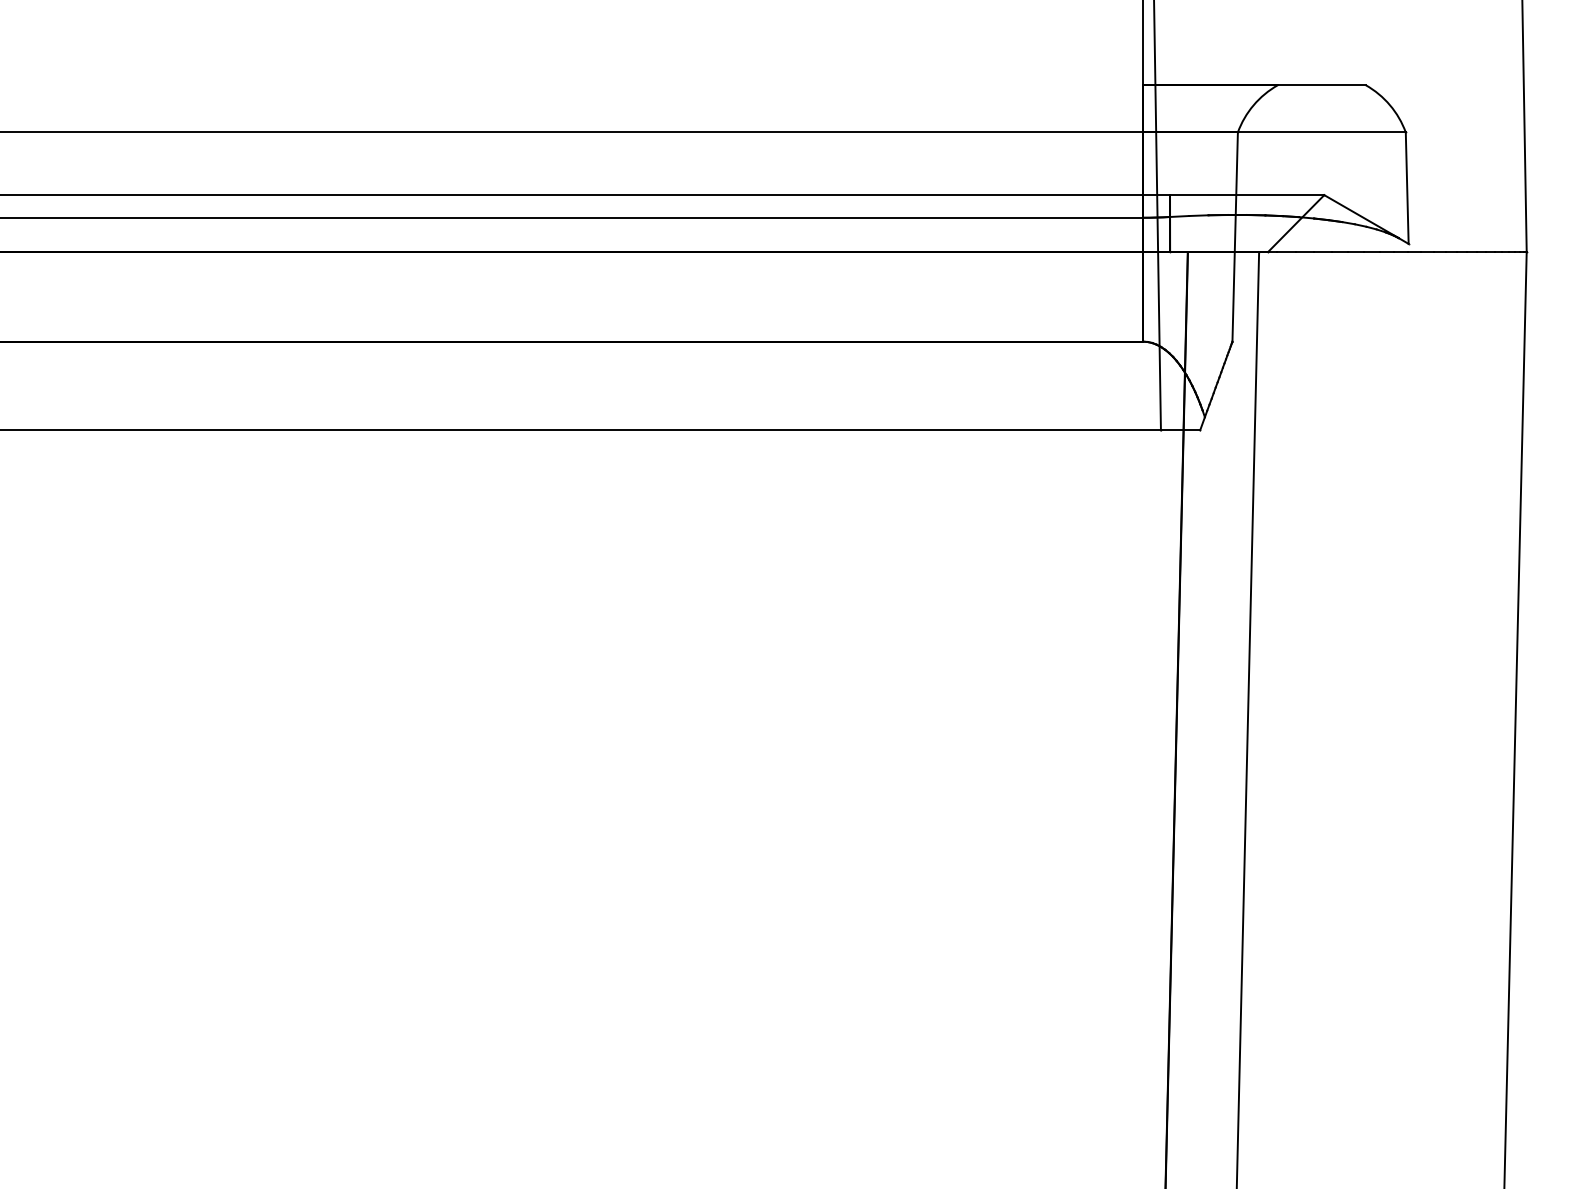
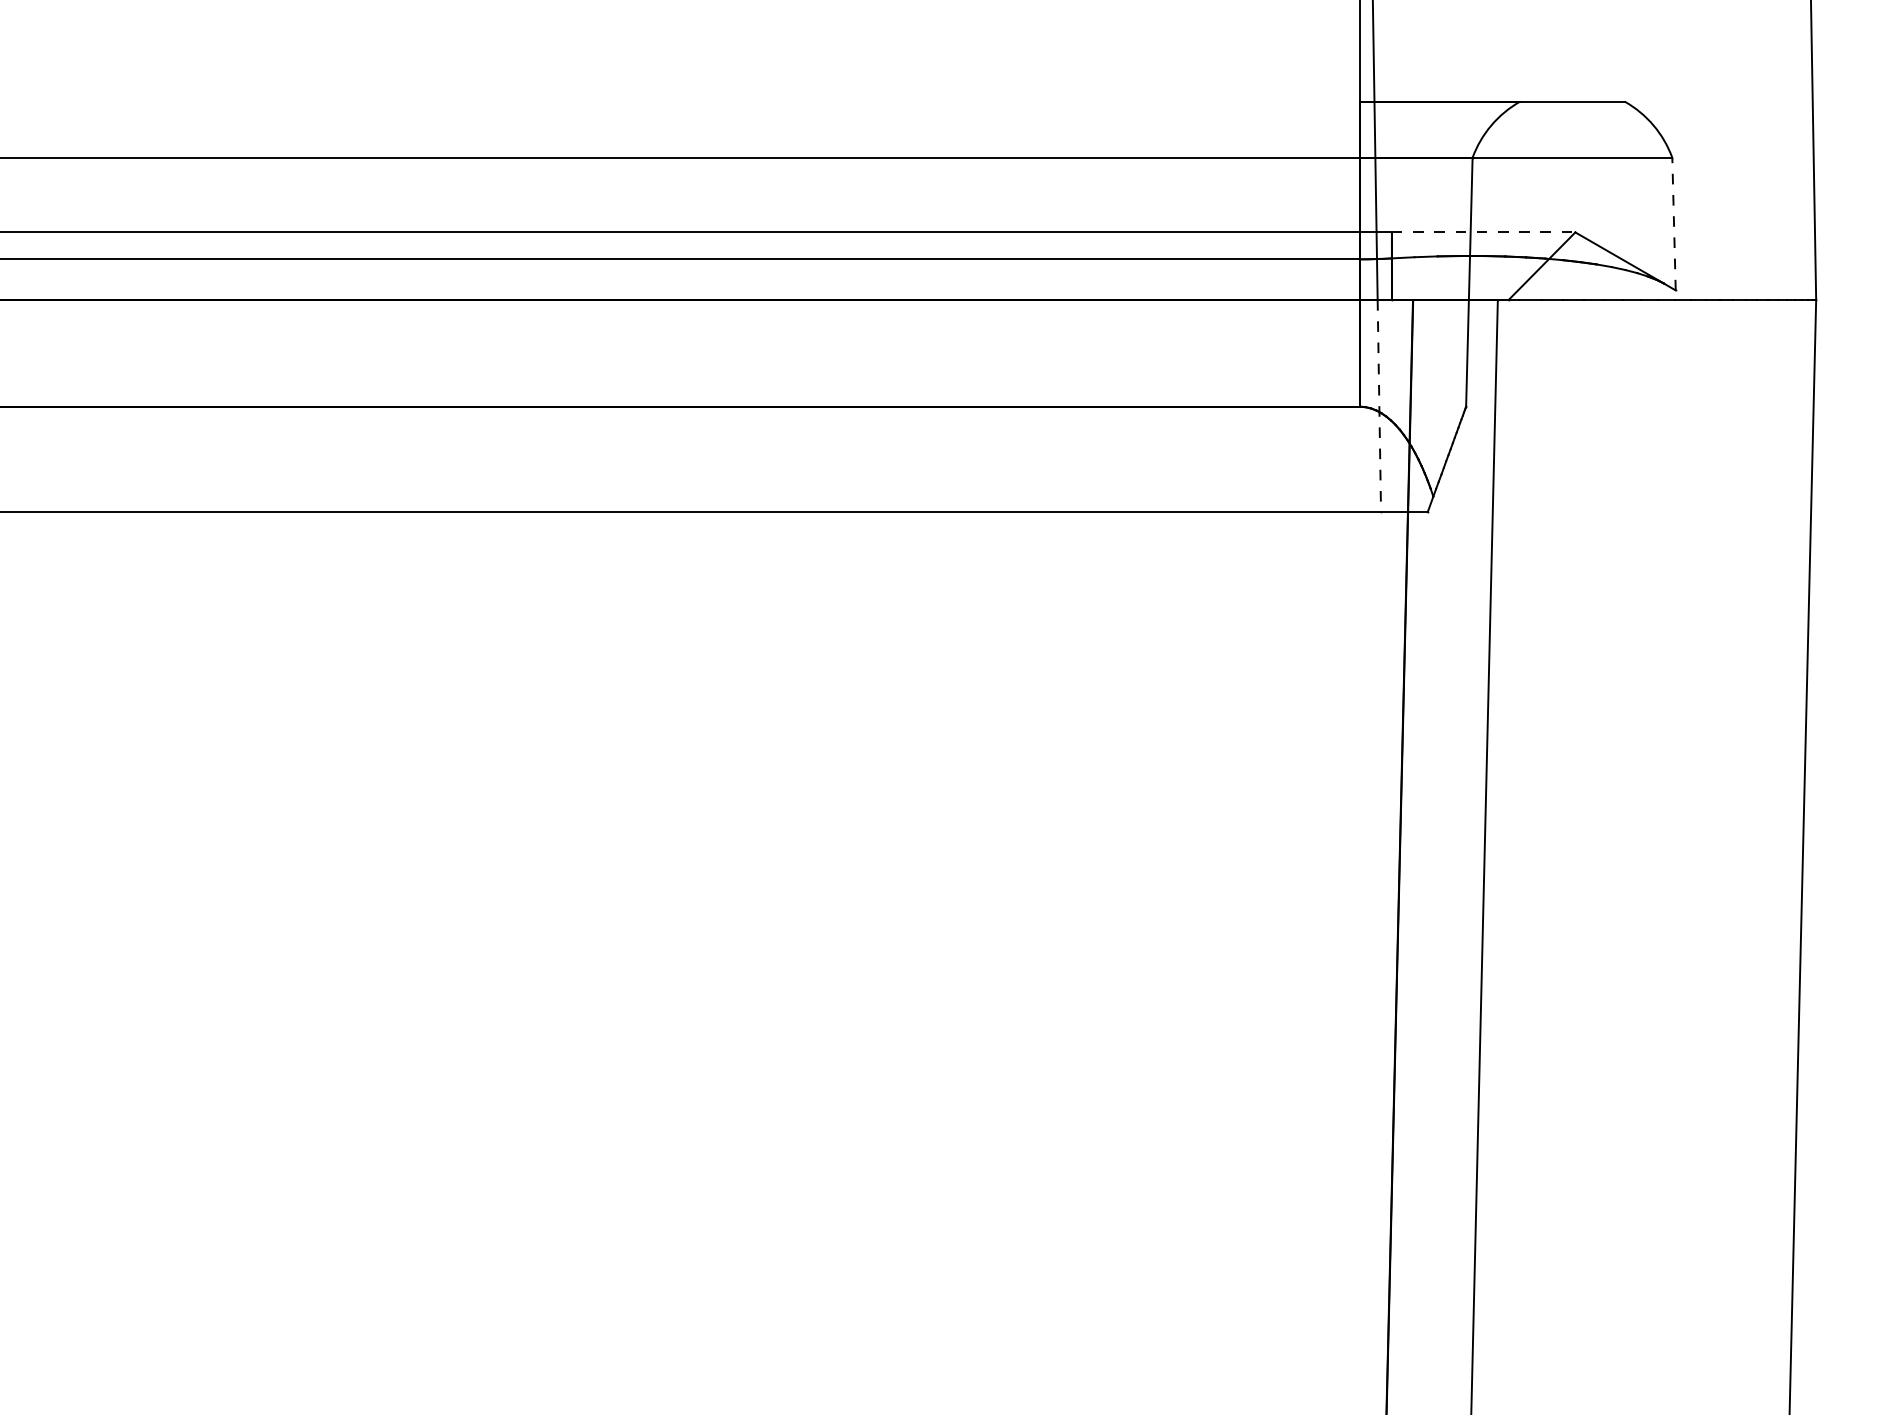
line: (1407, 187) -> (1674, 223), solid -> dashed
line: (1247, 195) -> (1483, 232), solid -> dashed
line: (1159, 341) -> (1379, 406), solid -> dashed

